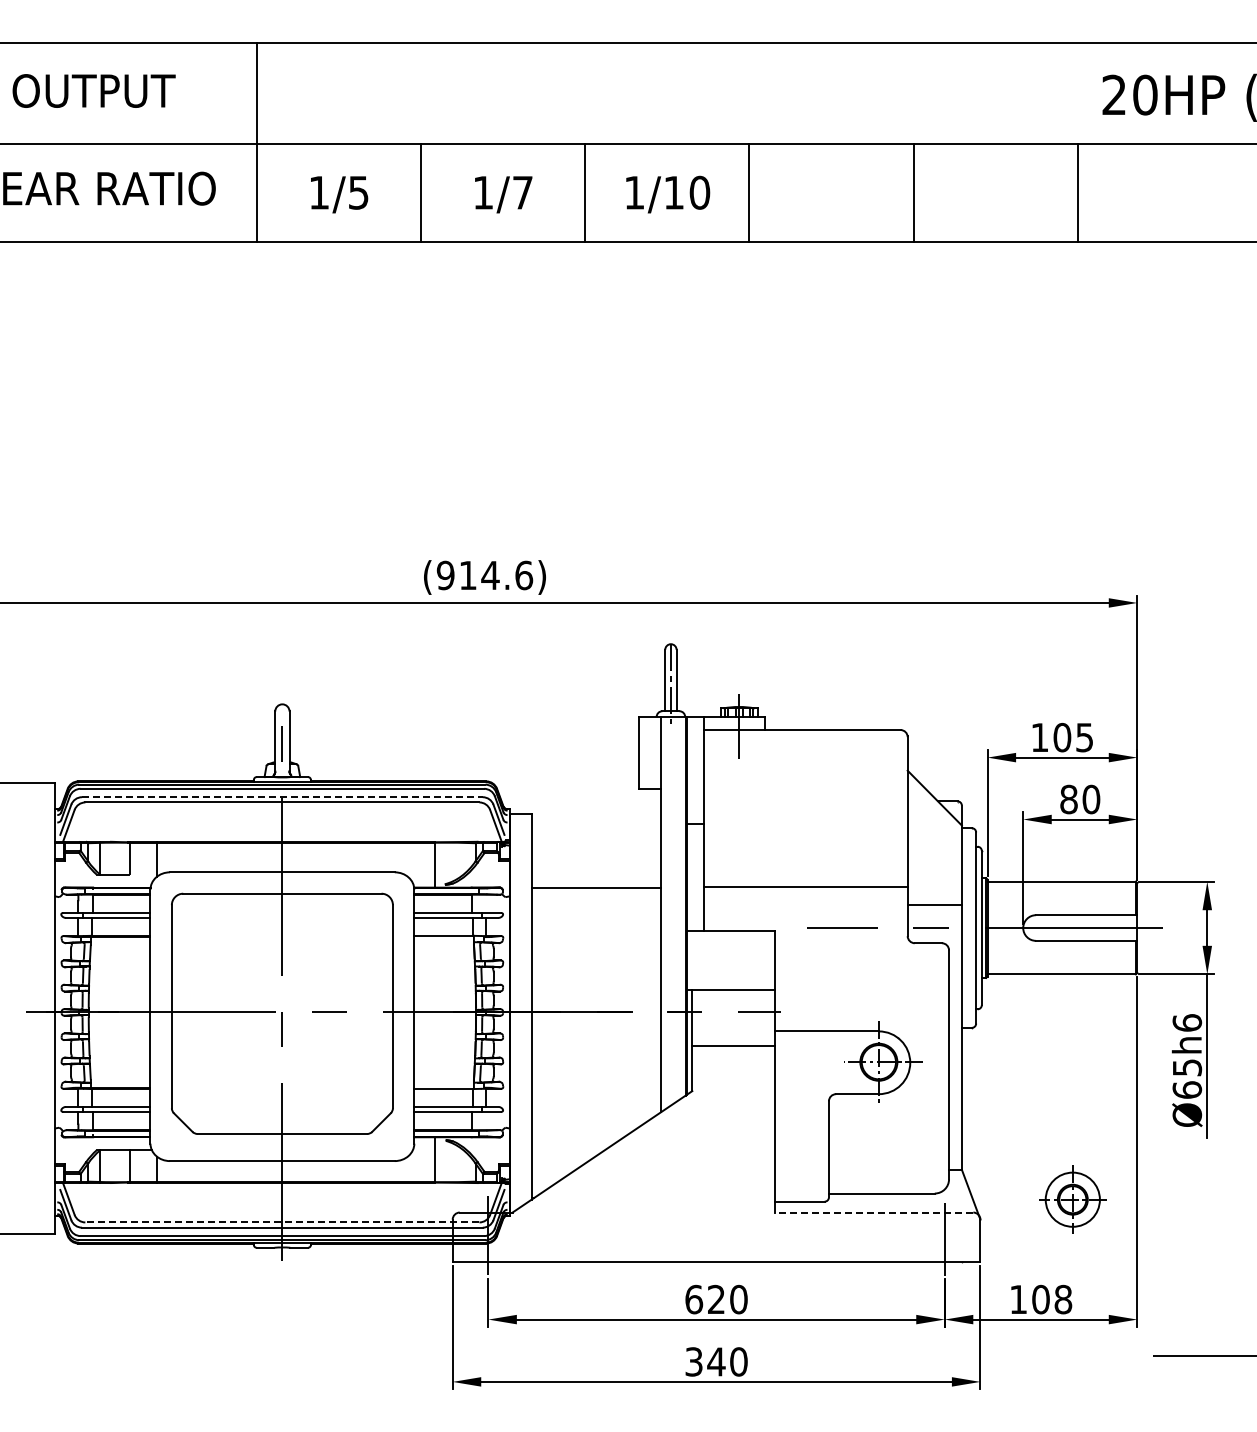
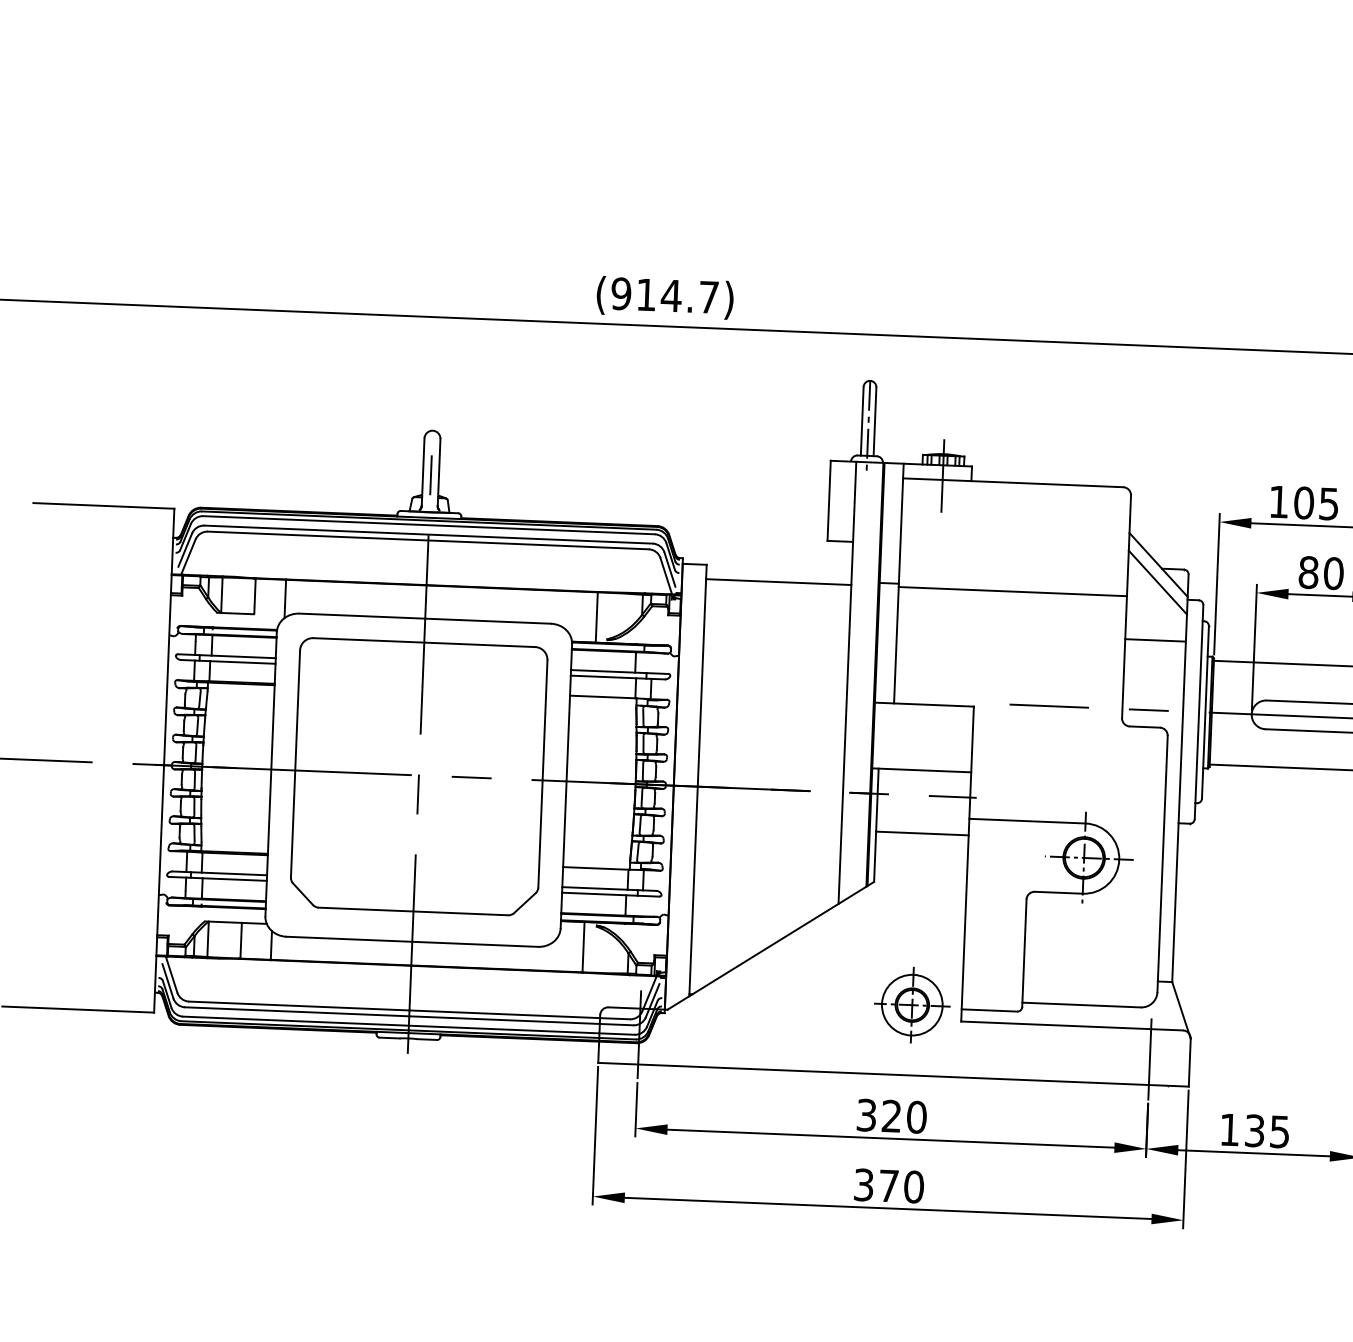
text: (524, 575) -> (709, 297), (914.6) -> (914.7)
line: (282, 797) -> (428, 534), dashed -> solid
line: (934, 813) -> (1157, 582), added
line: (805, 887) -> (1012, 592), moved
line: (596, 888) -> (778, 582), moved
line: (934, 904) -> (1155, 640), moved
part: (1072, 1199) -> (911, 1004), moved
line: (873, 1212) -> (1071, 1025), dashed -> solid
line: (281, 1222) -> (408, 1010), dashed -> solid
text: (694, 1299) -> (867, 1115), 620 -> 320
text: (1052, 1299) -> (1267, 1131), 108 -> 135
text: (716, 1361) -> (889, 1185), 340 -> 370

